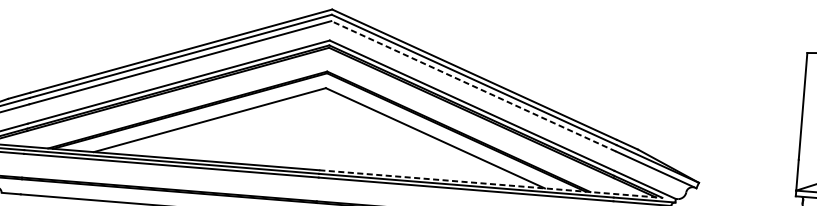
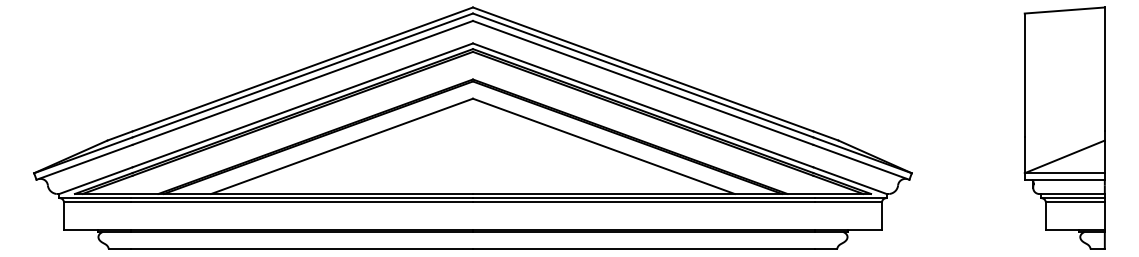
line: (473, 85) -> (642, 82), dashed -> solid
line: (491, 183) -> (672, 193), dashed -> solid

